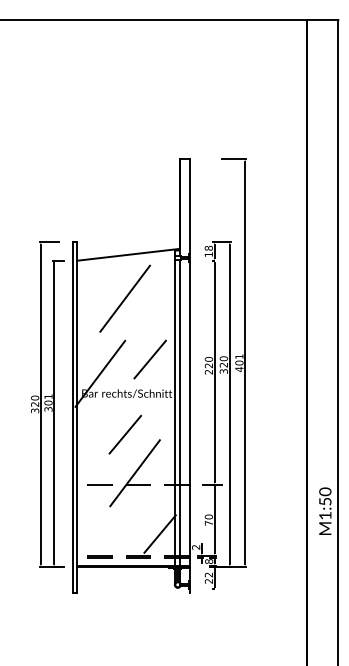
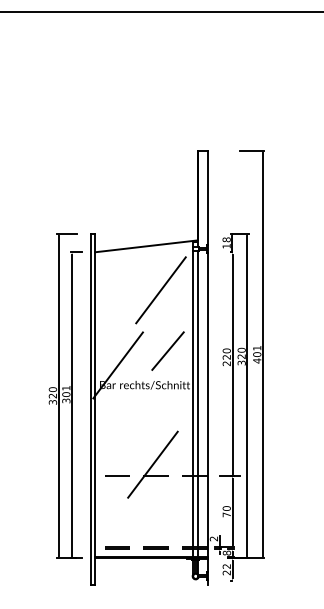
line: (124, 298) -> (160, 290), moved
line: (125, 434) -> (143, 426), removed
line: (159, 533) -> (177, 525), removed

